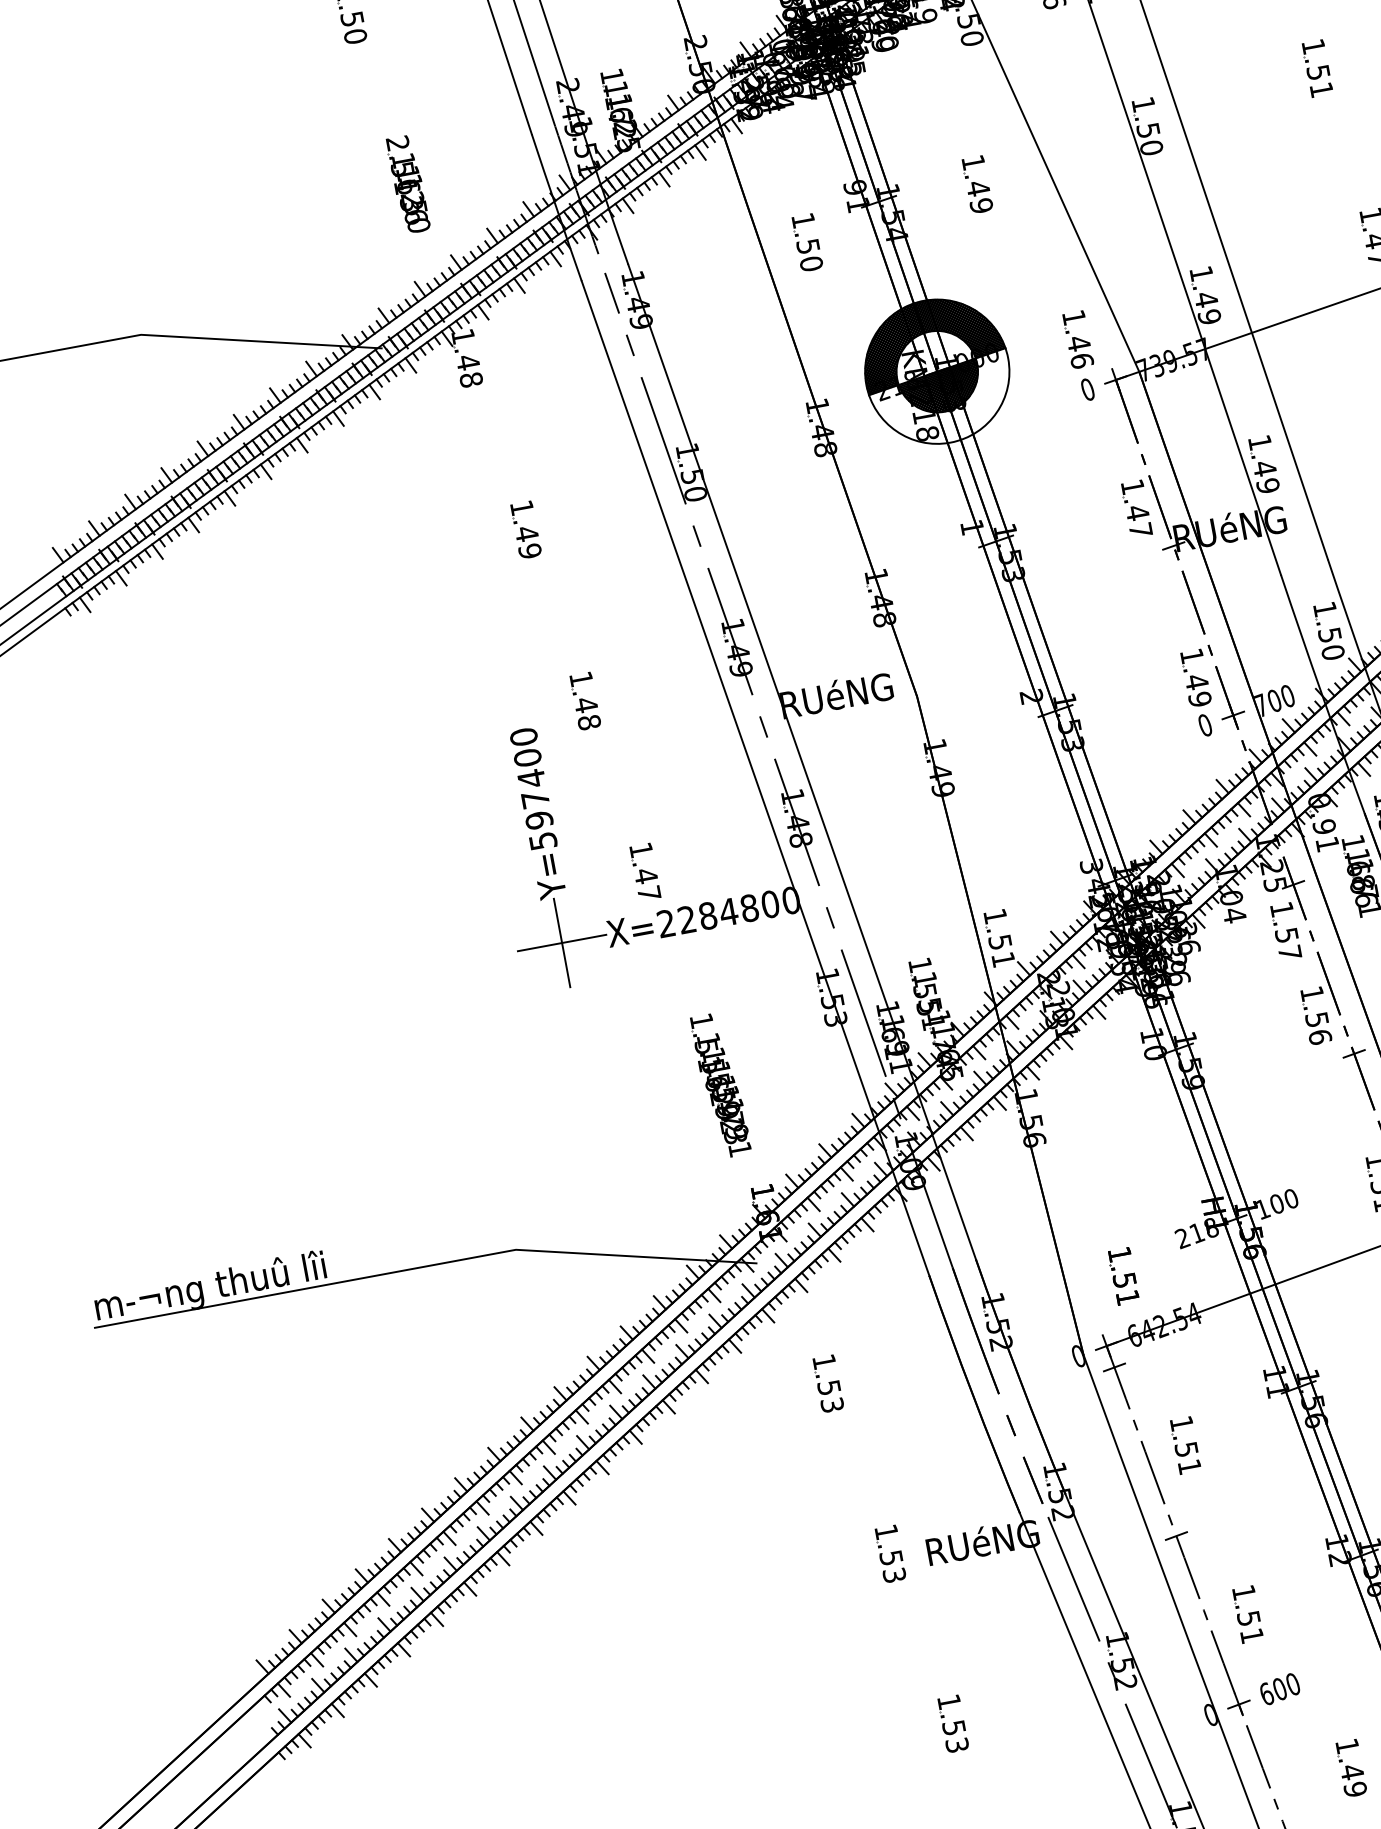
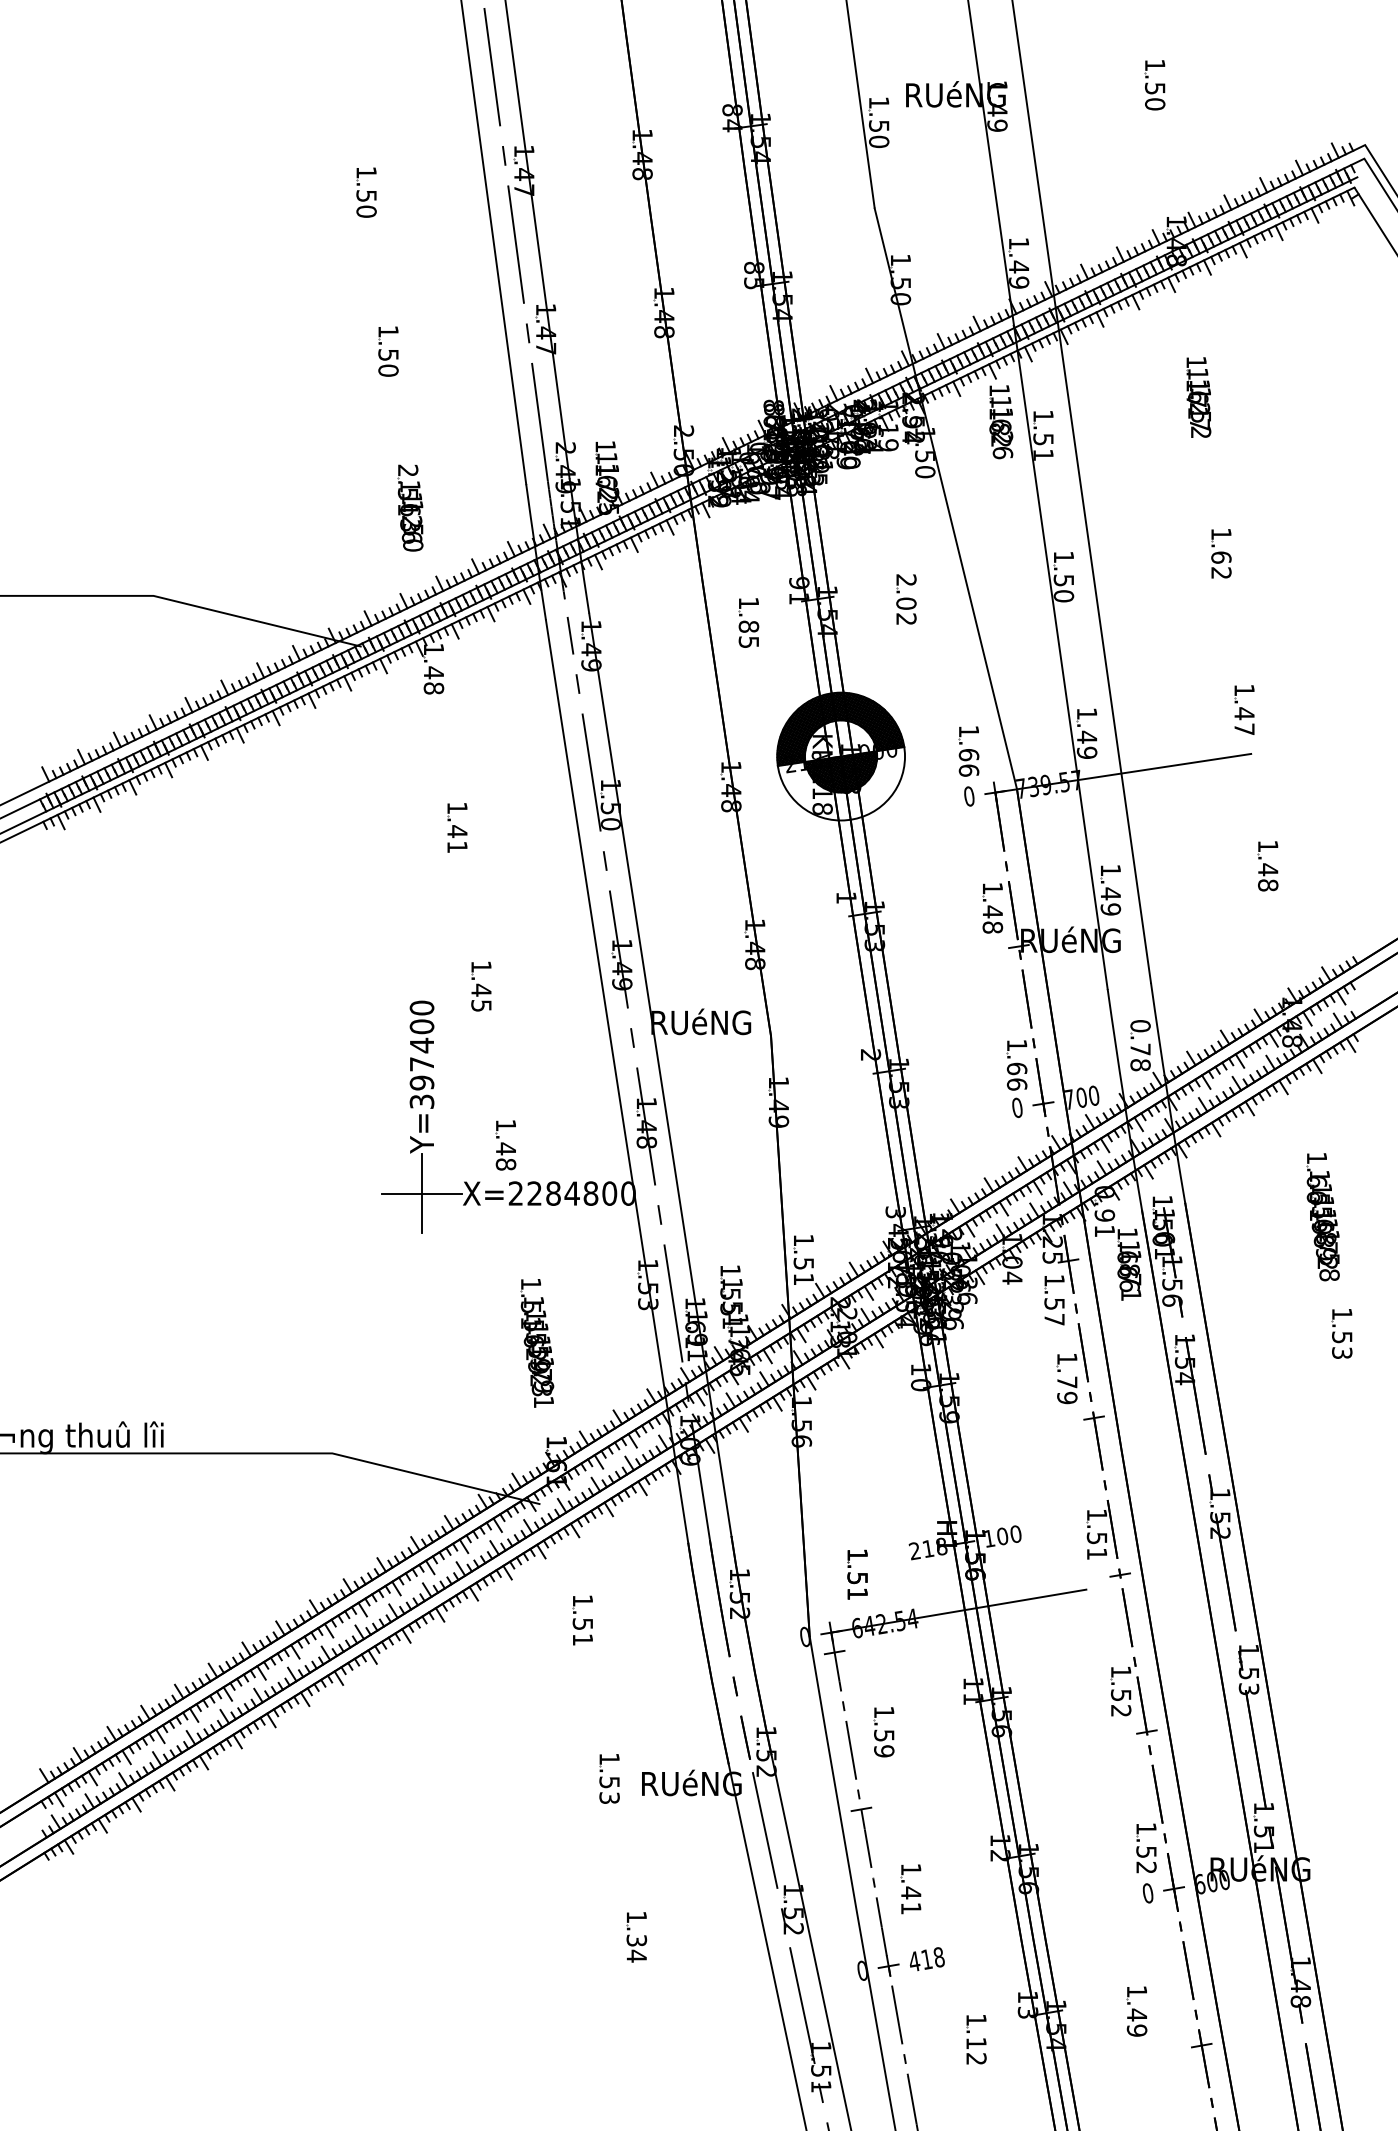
text: (1320, 80) -> (1221, 564), 1.51 -> 1.62
text: (977, 183) -> (906, 599), 1.49 -> 2.02
text: (809, 255) -> (748, 634), 1.50 -> 1.85
text: (1078, 343) -> (968, 754), 1.46 -> 1.66
text: (1140, 530) -> (992, 927), 1.47 -> 1.48
text: (530, 551) -> (457, 847), 1.49 -> 1.41
text: (1329, 630) -> (1140, 1045), 1.50 -> 0.78
text: (1197, 690) -> (1016, 1076), 1.49 -> 1.66
text: (589, 721) -> (481, 1005), 1.48 -> 1.45
text: (542, 840) -> (421, 1101), Y=597400 -> Y=397400
text: (648, 893) -> (505, 1164), 1.47 -> 1.48
text: (1318, 1028) -> (1067, 1390), 1.56 -> 1.79
text: (831, 1404) -> (582, 1639), 1.53 -> 1.51
text: (1190, 1467) -> (884, 1751), 1.51 -> 1.59
text: (1249, 1618) -> (911, 1892), 1.51 -> 1.41
text: (1279, 1689) -> (926, 1959), 600 -> 418
text: (955, 1736) -> (636, 1948), 1.53 -> 1.34
text: (1353, 1781) -> (976, 2051), 1.49 -> 1.12

